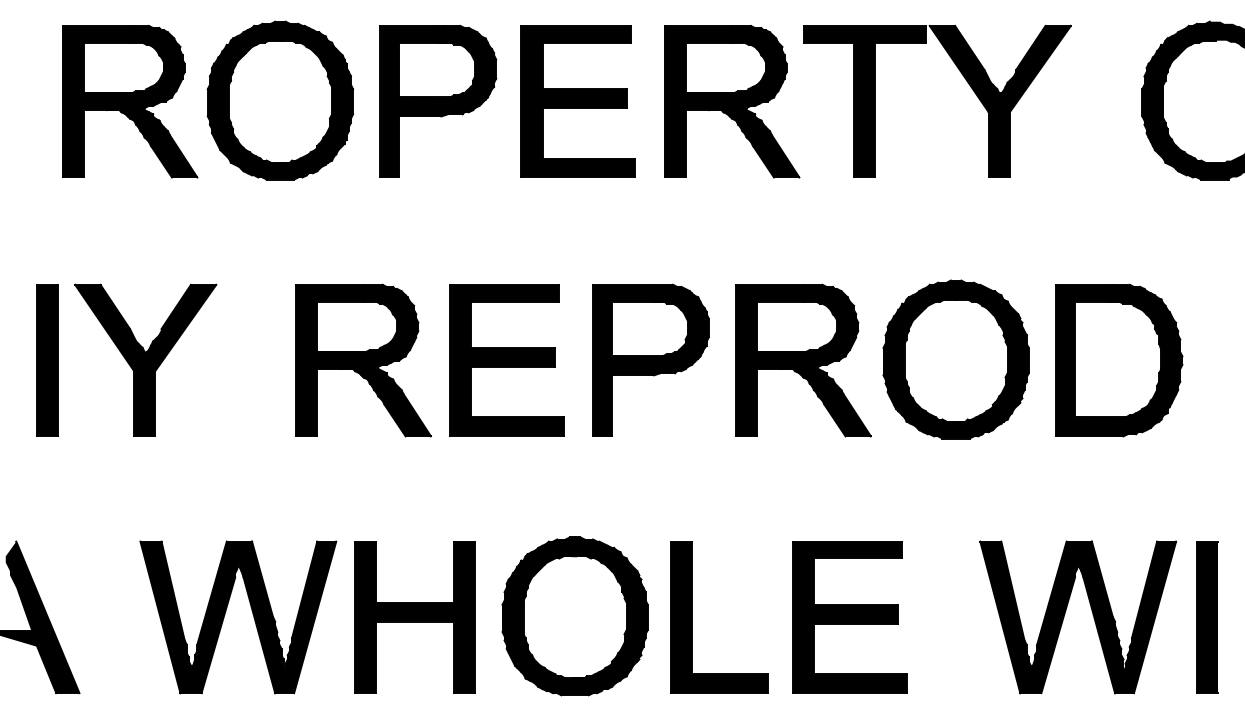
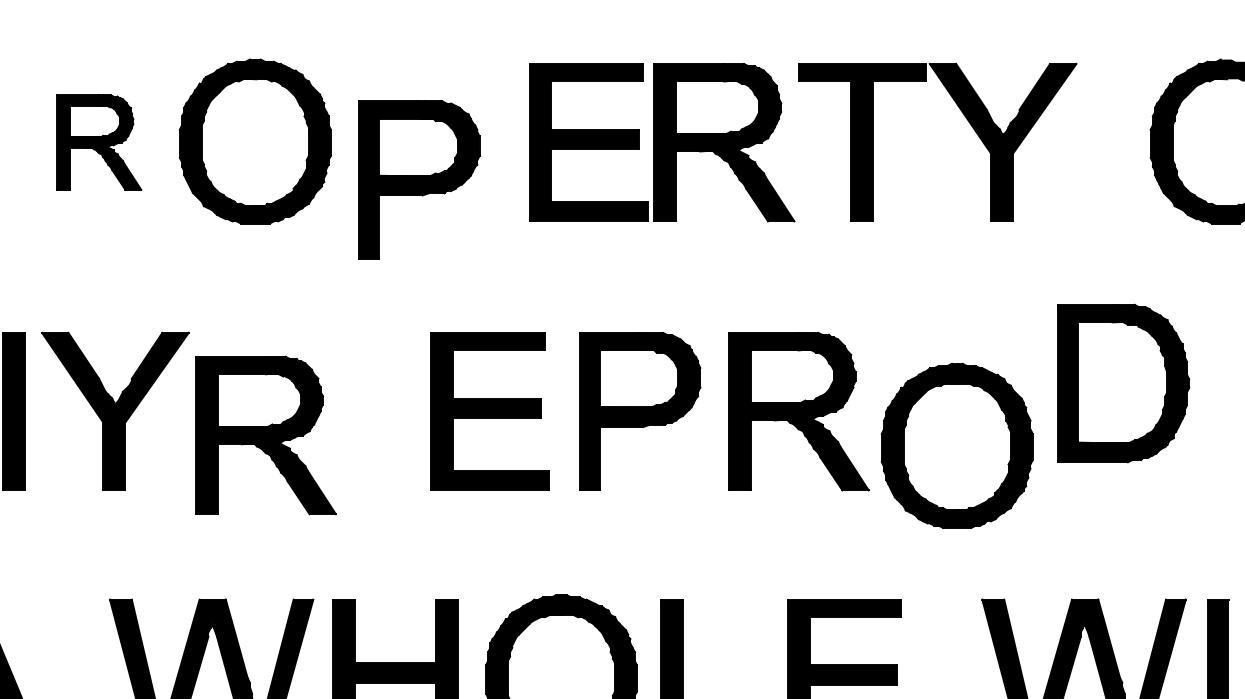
part: (438, 100) -> (419, 178), moved
part: (130, 101) -> (99, 142), size x0.6
part: (577, 101) -> (587, 142), moved
part: (955, 359) -> (956, 445), moved
part: (363, 360) -> (265, 435), moved
part: (1119, 360) -> (1123, 383), moved

